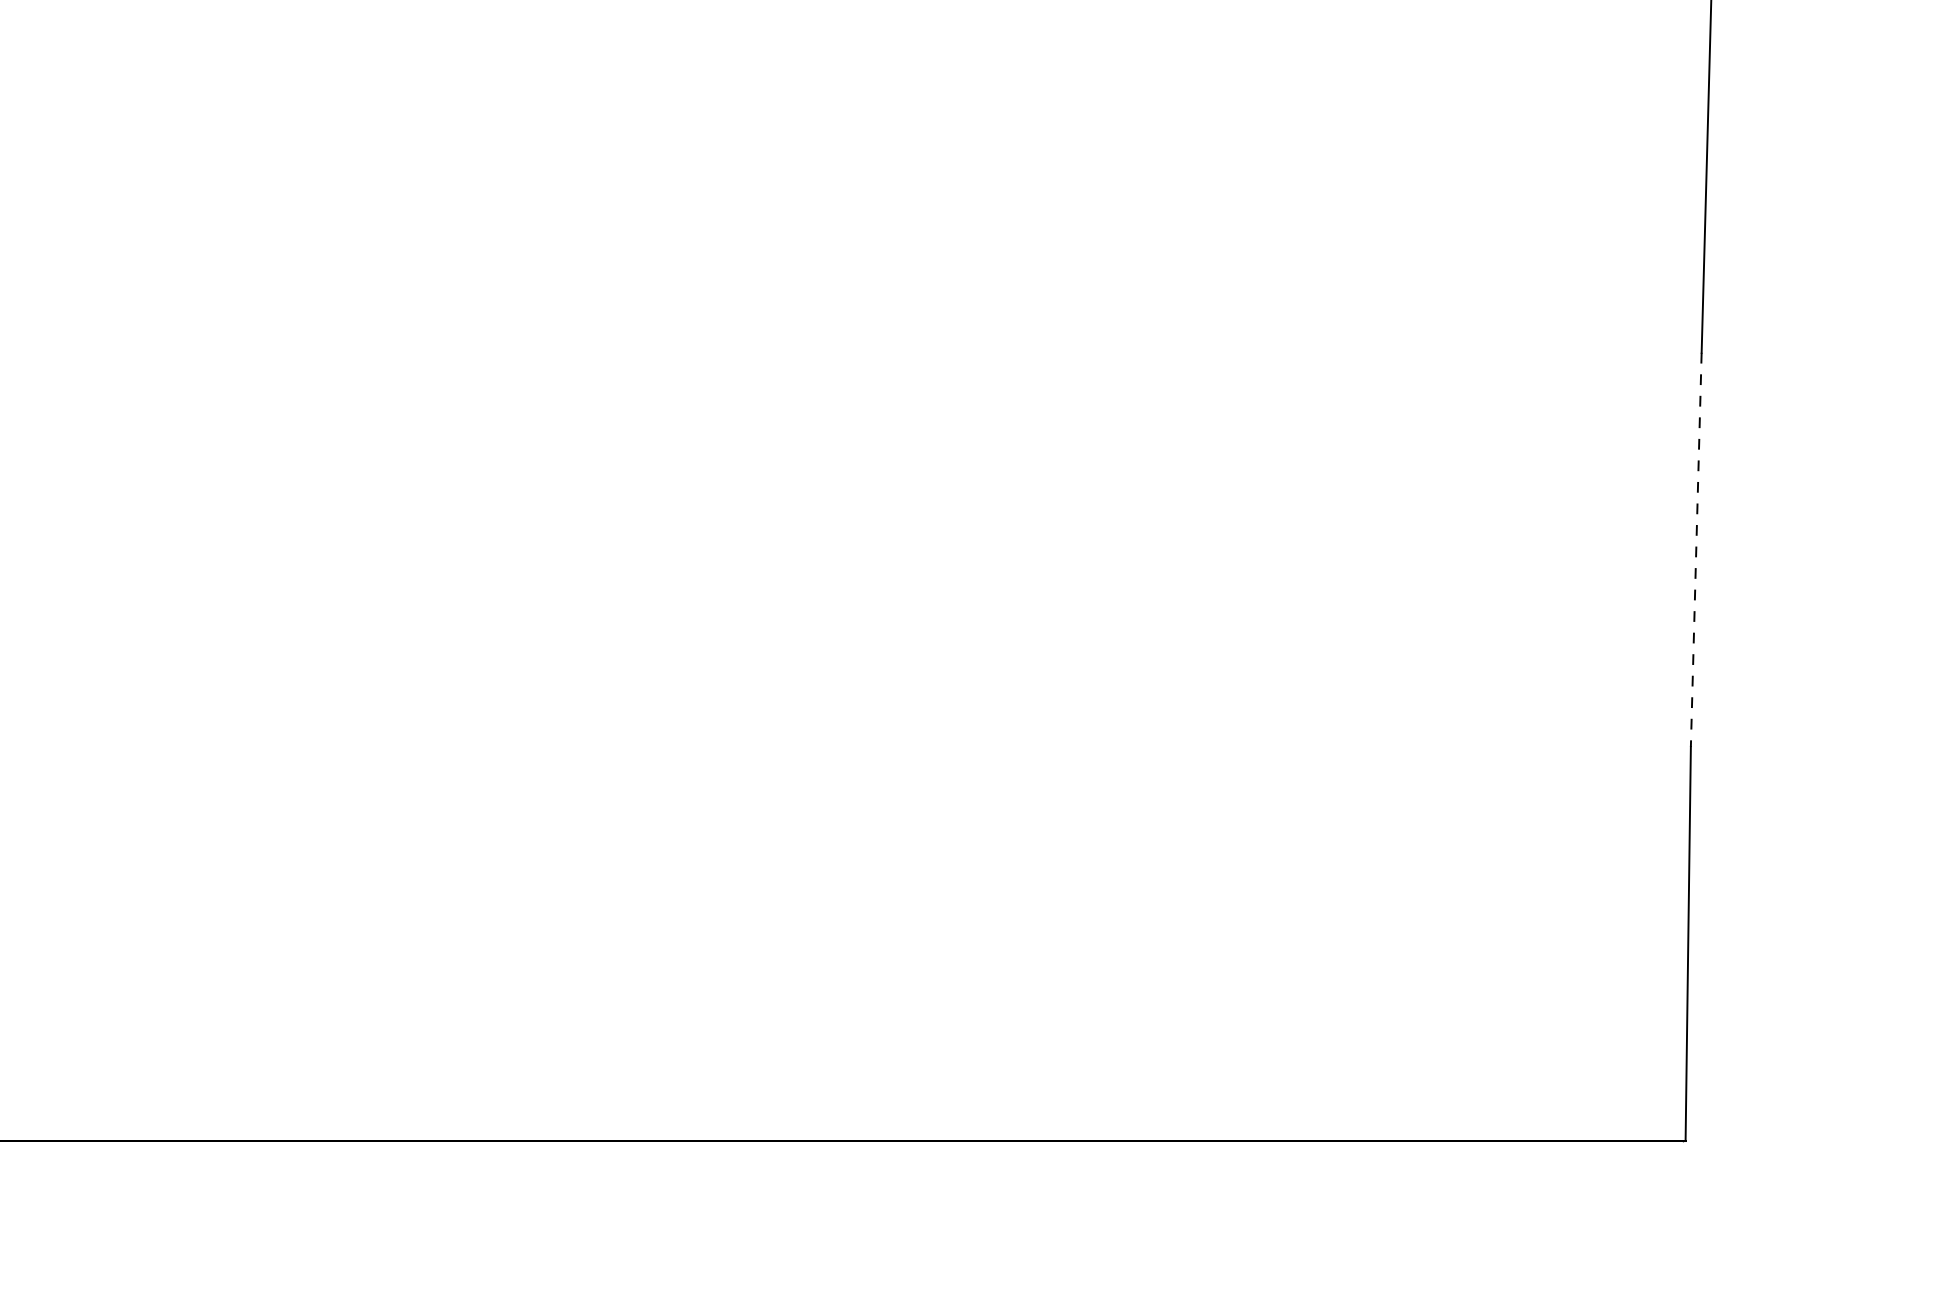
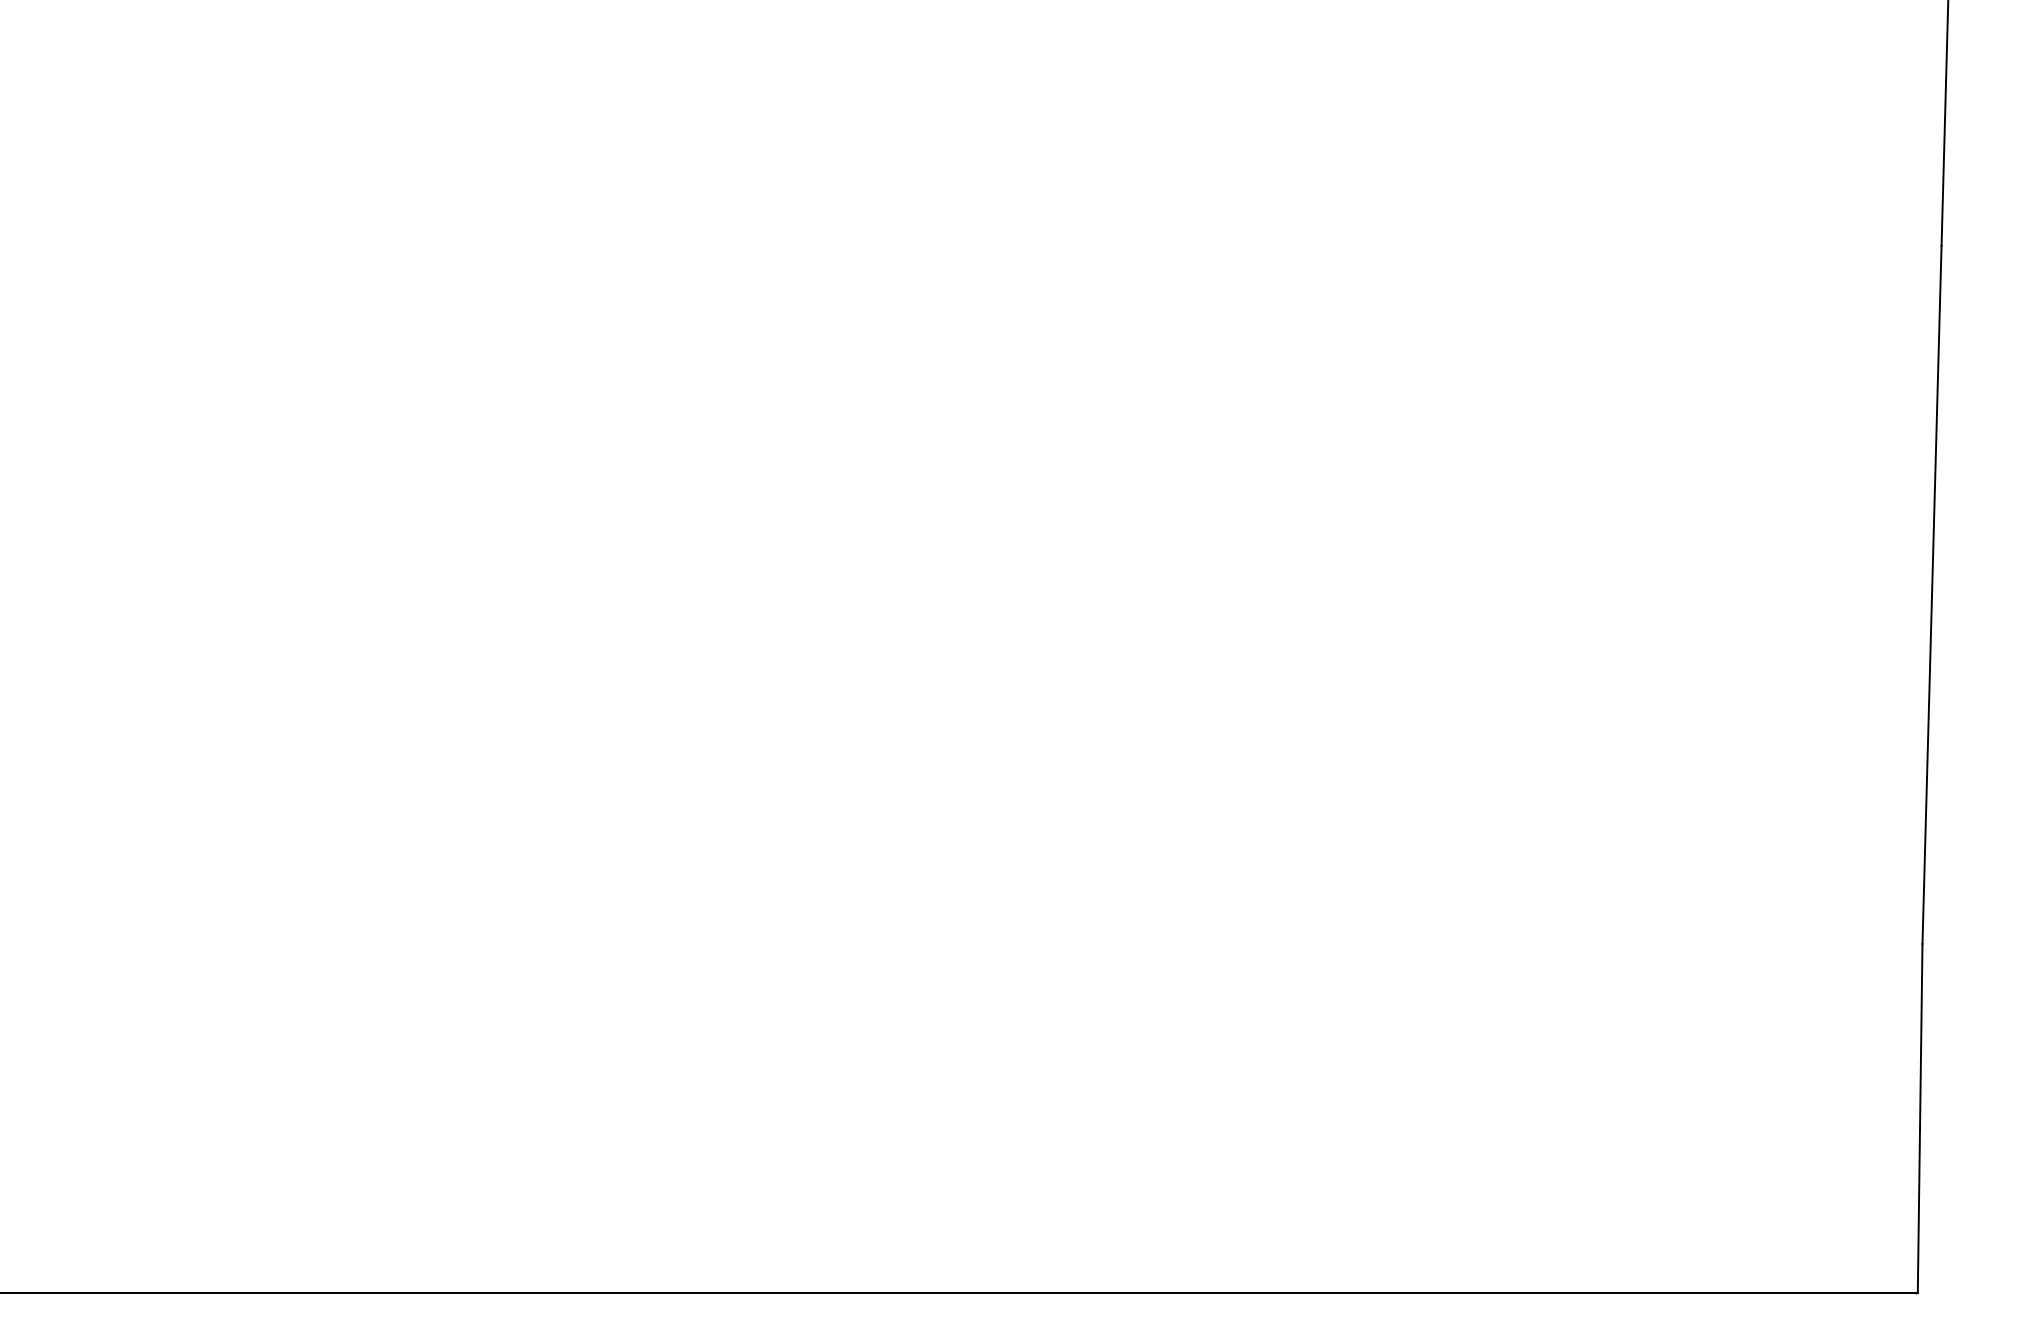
line: (1696, 549) -> (1927, 769), dashed -> solid

